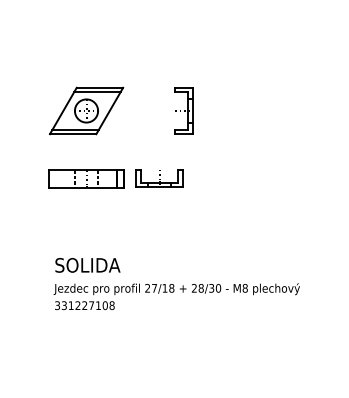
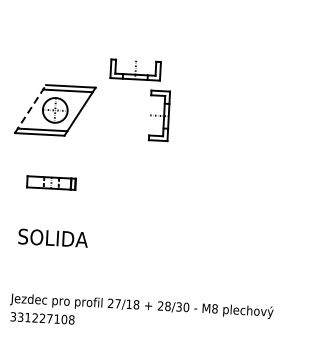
line: (63, 111) -> (30, 109), solid -> dashed
part: (86, 178) -> (51, 182), size x0.6
part: (159, 178) -> (135, 70), moved
text: (87, 265) -> (52, 238), moved

